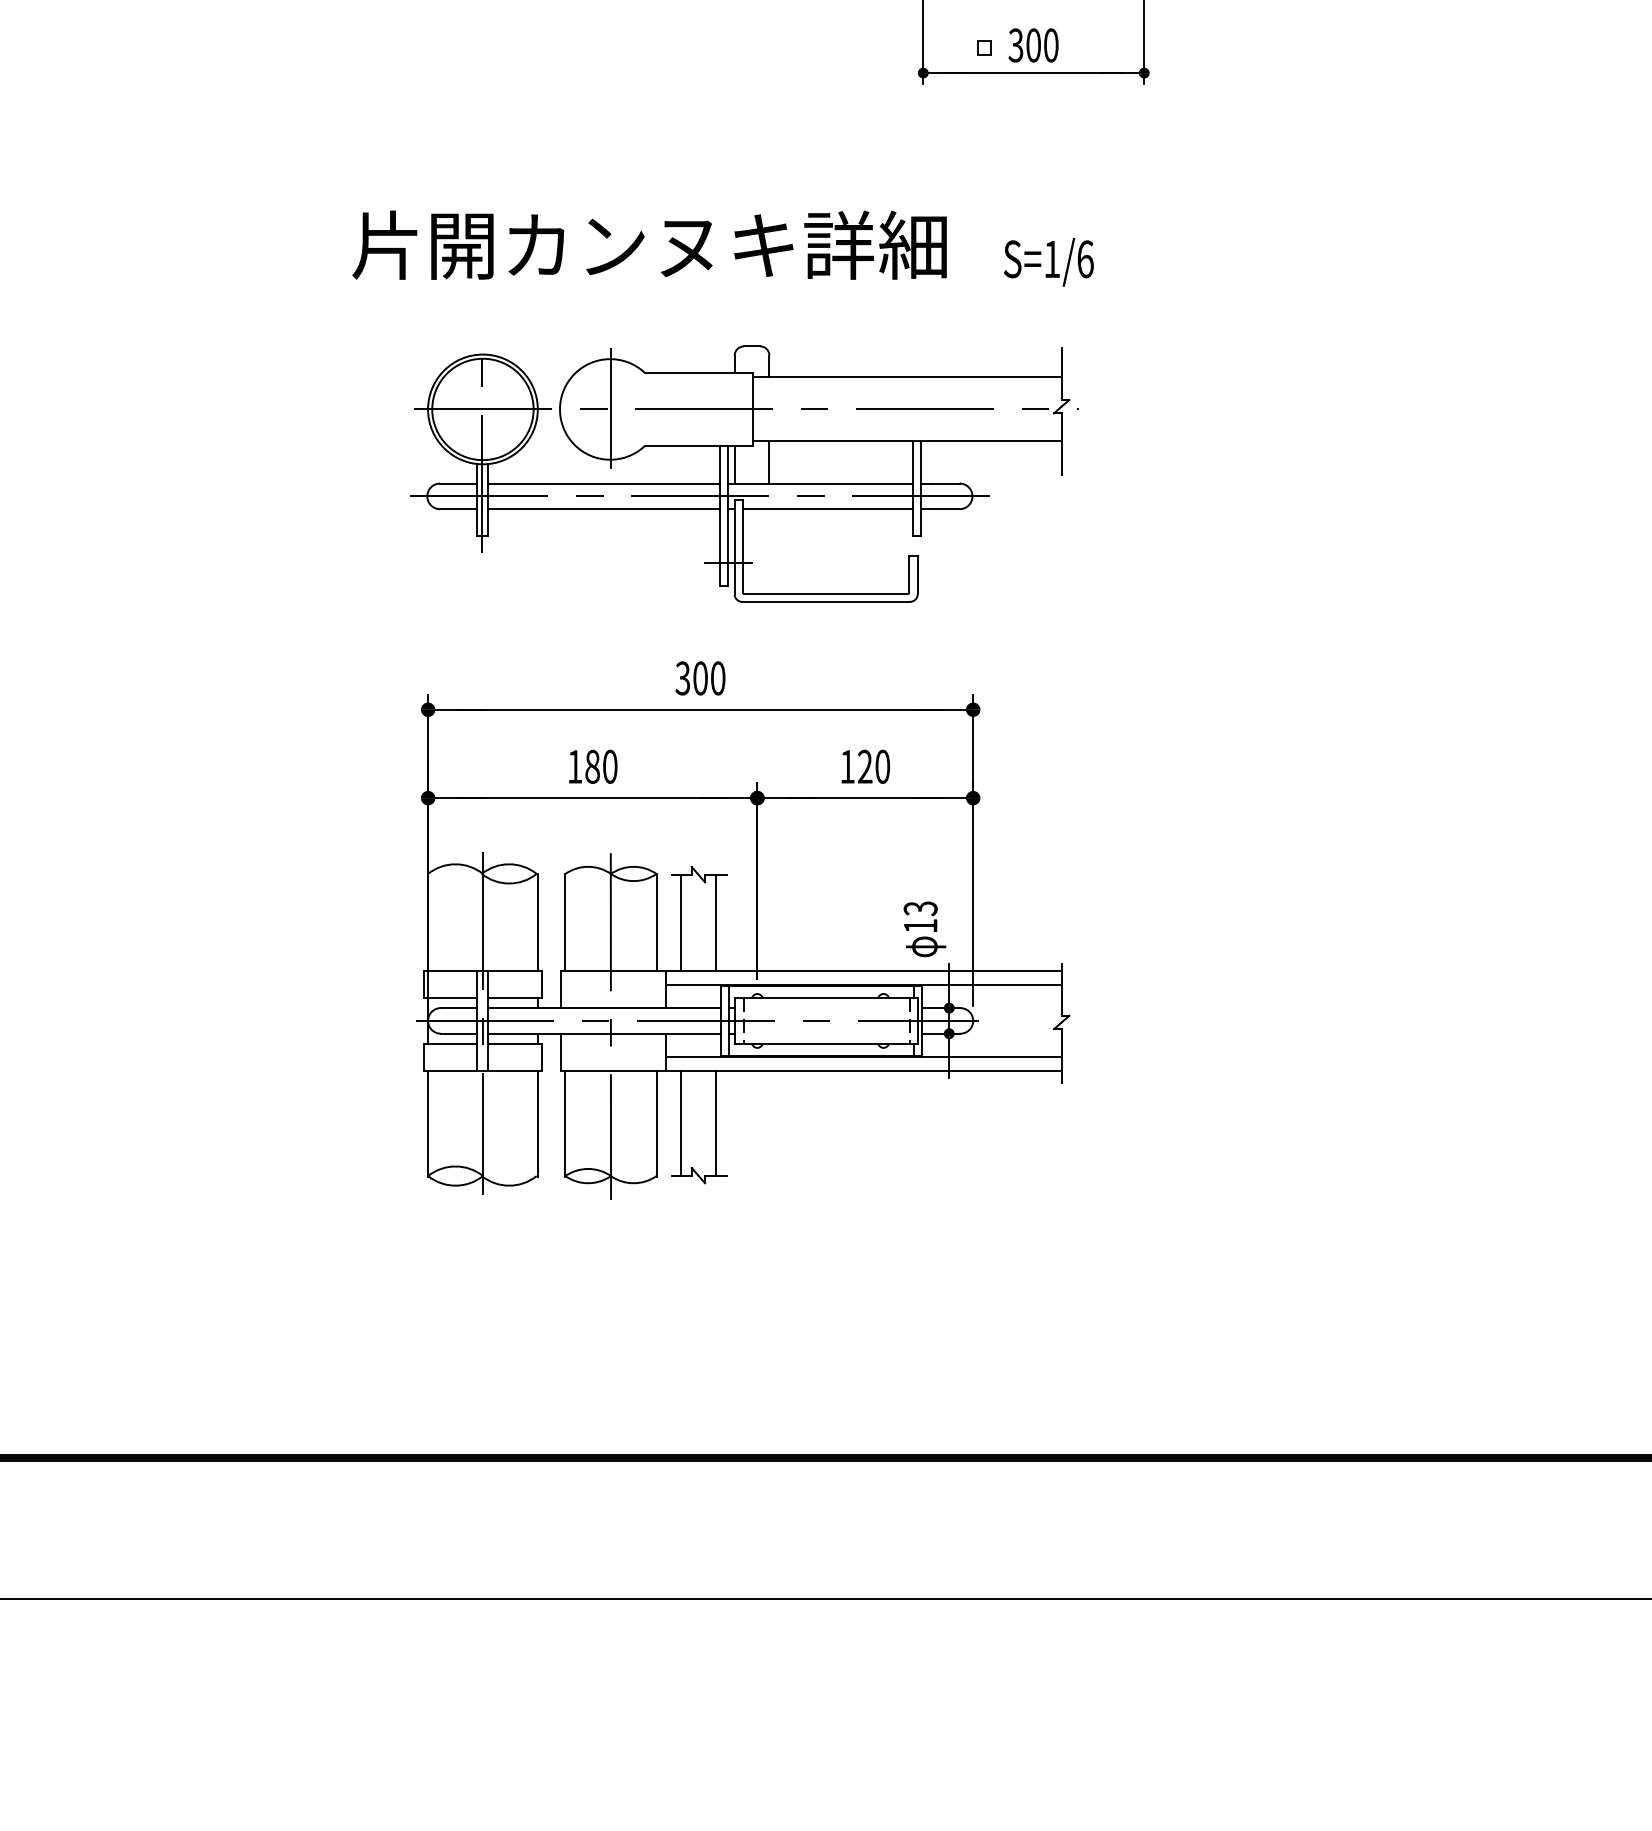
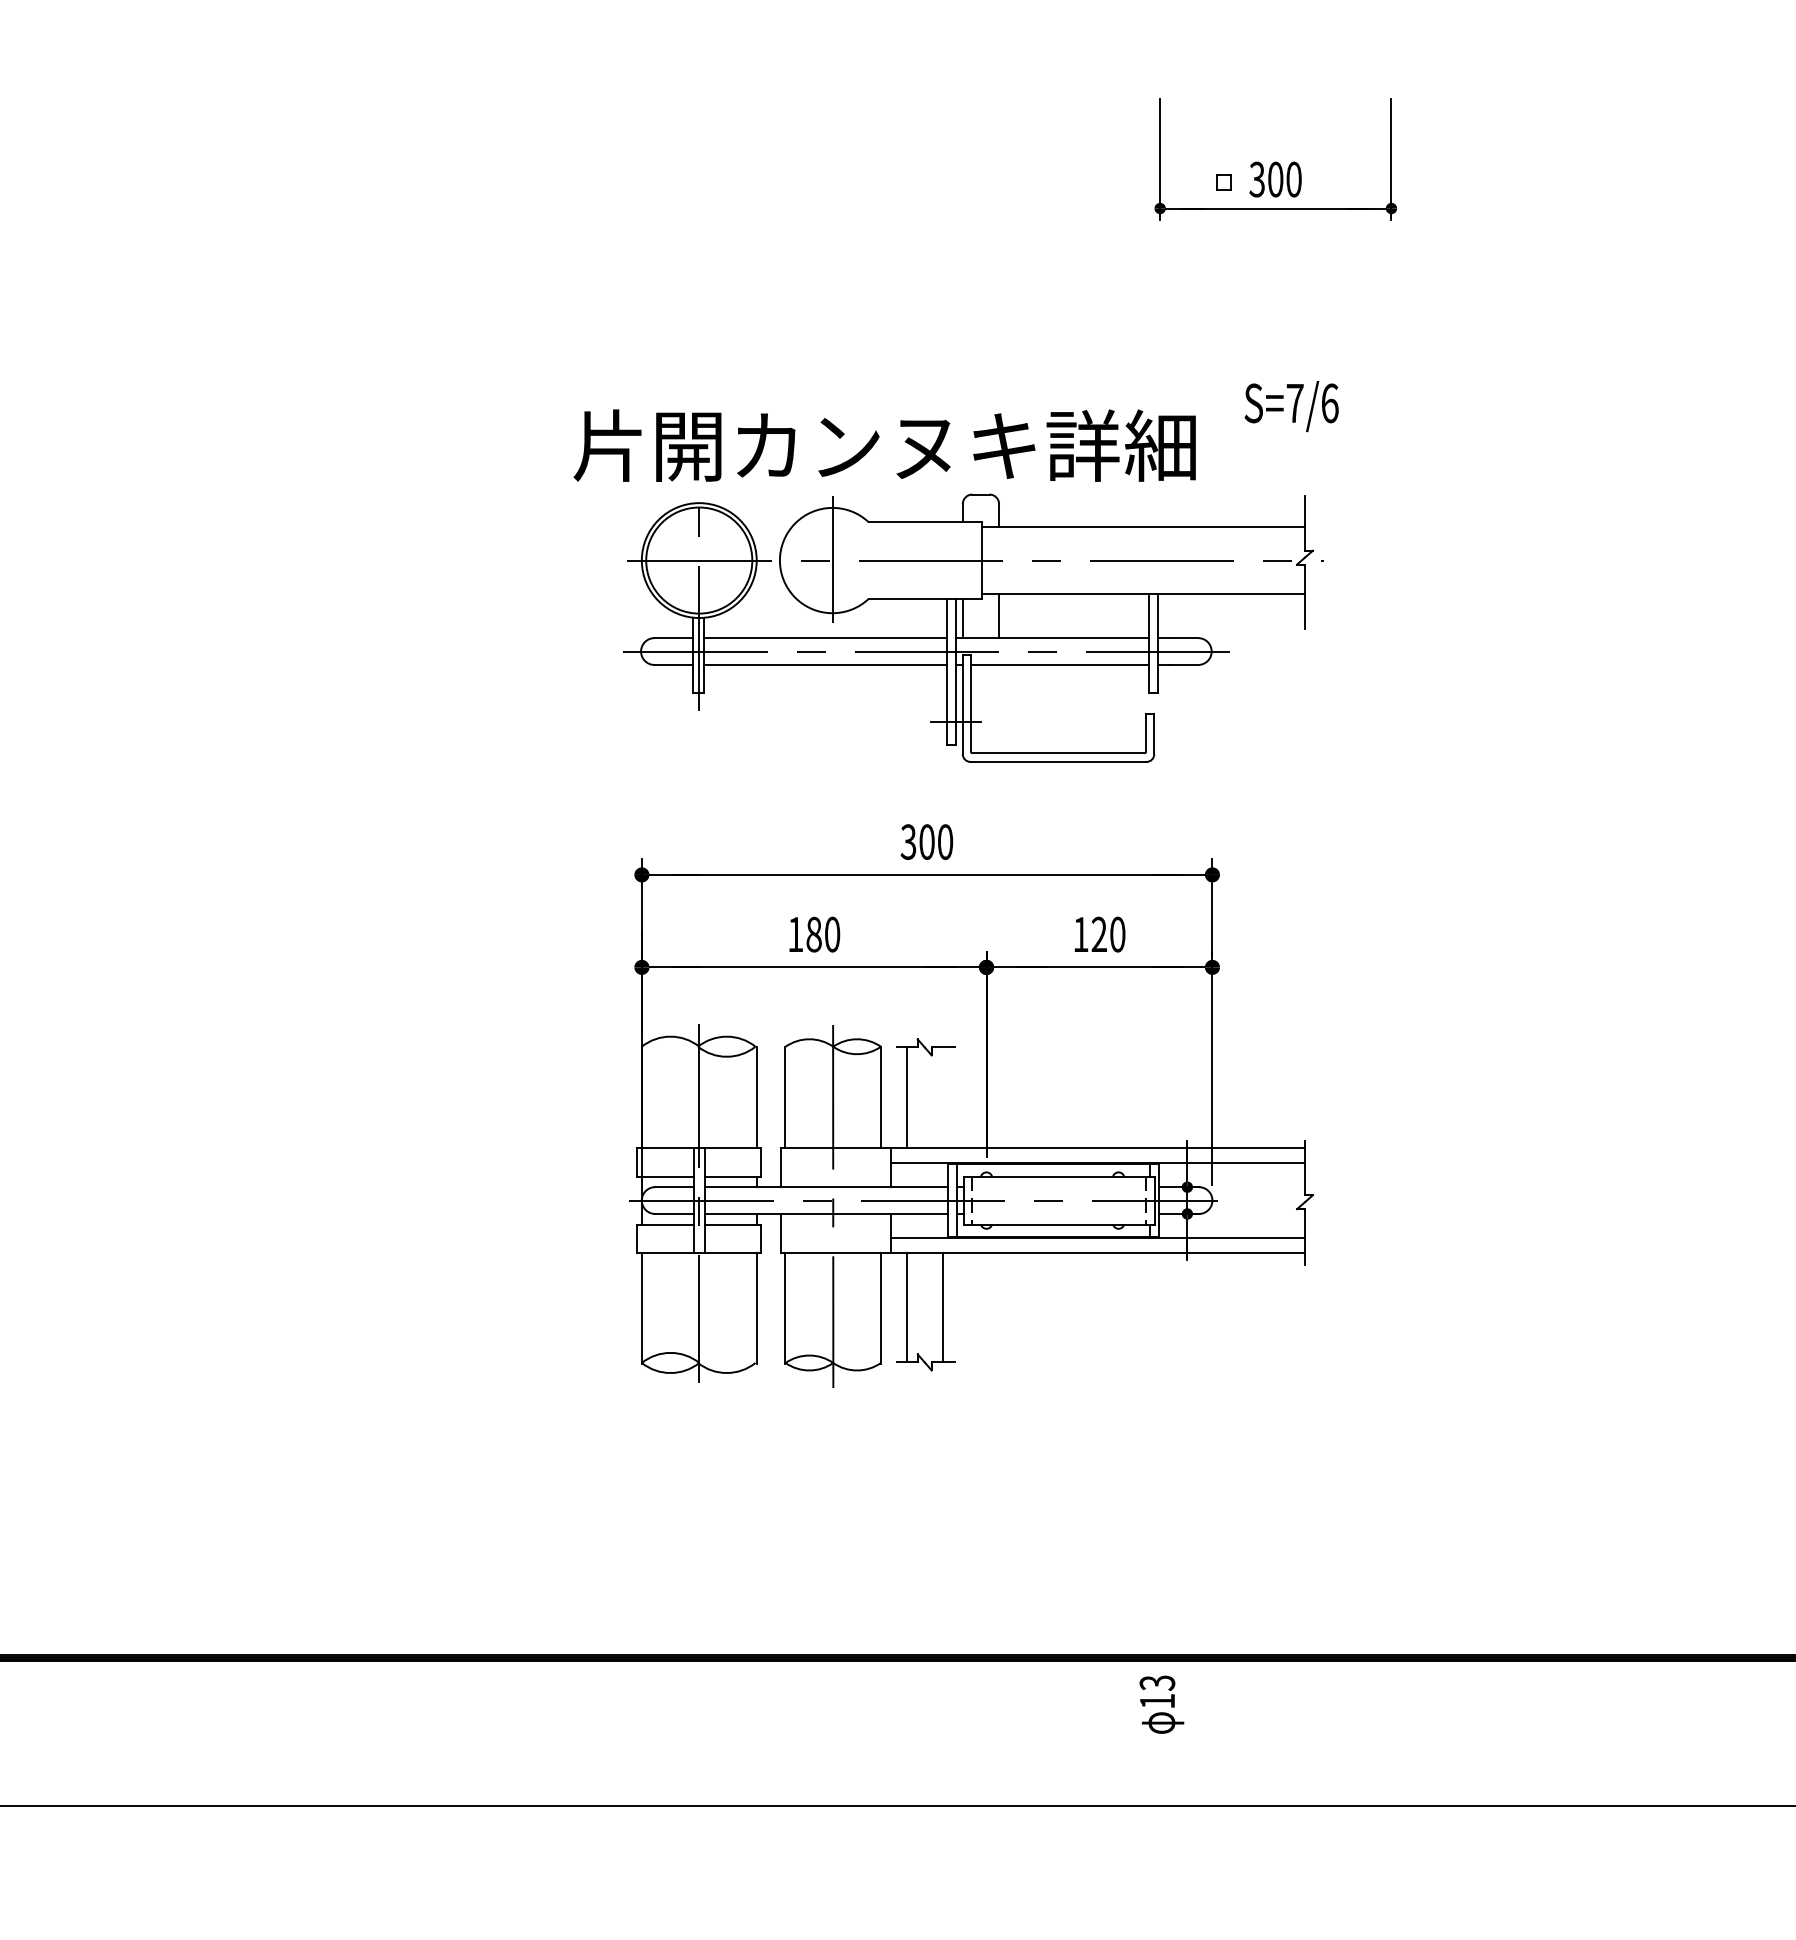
text: (649, 245) -> (884, 445), moved
text: (1051, 259) -> (1294, 403), S=1/6 -> S=7/6
line: (716, 922) -> (943, 1097), removed
text: (924, 929) -> (1161, 1704), moved

